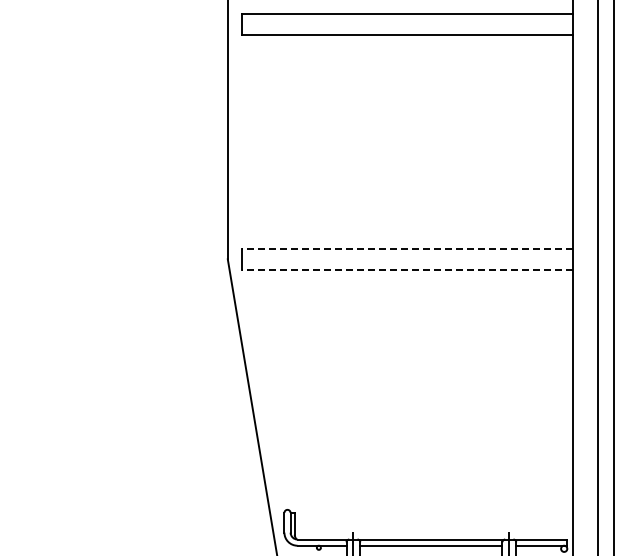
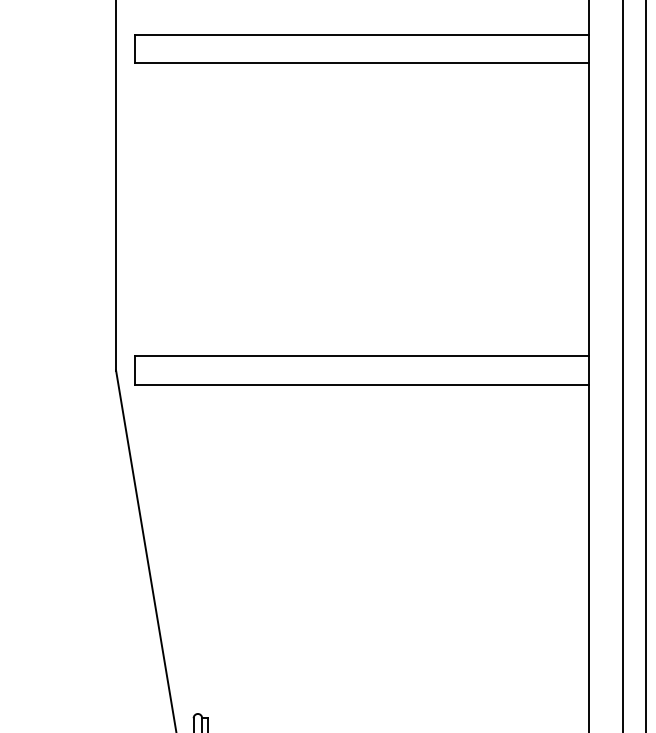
line: (407, 249) -> (362, 357), dashed -> solid
line: (407, 269) -> (362, 384), dashed -> solid

